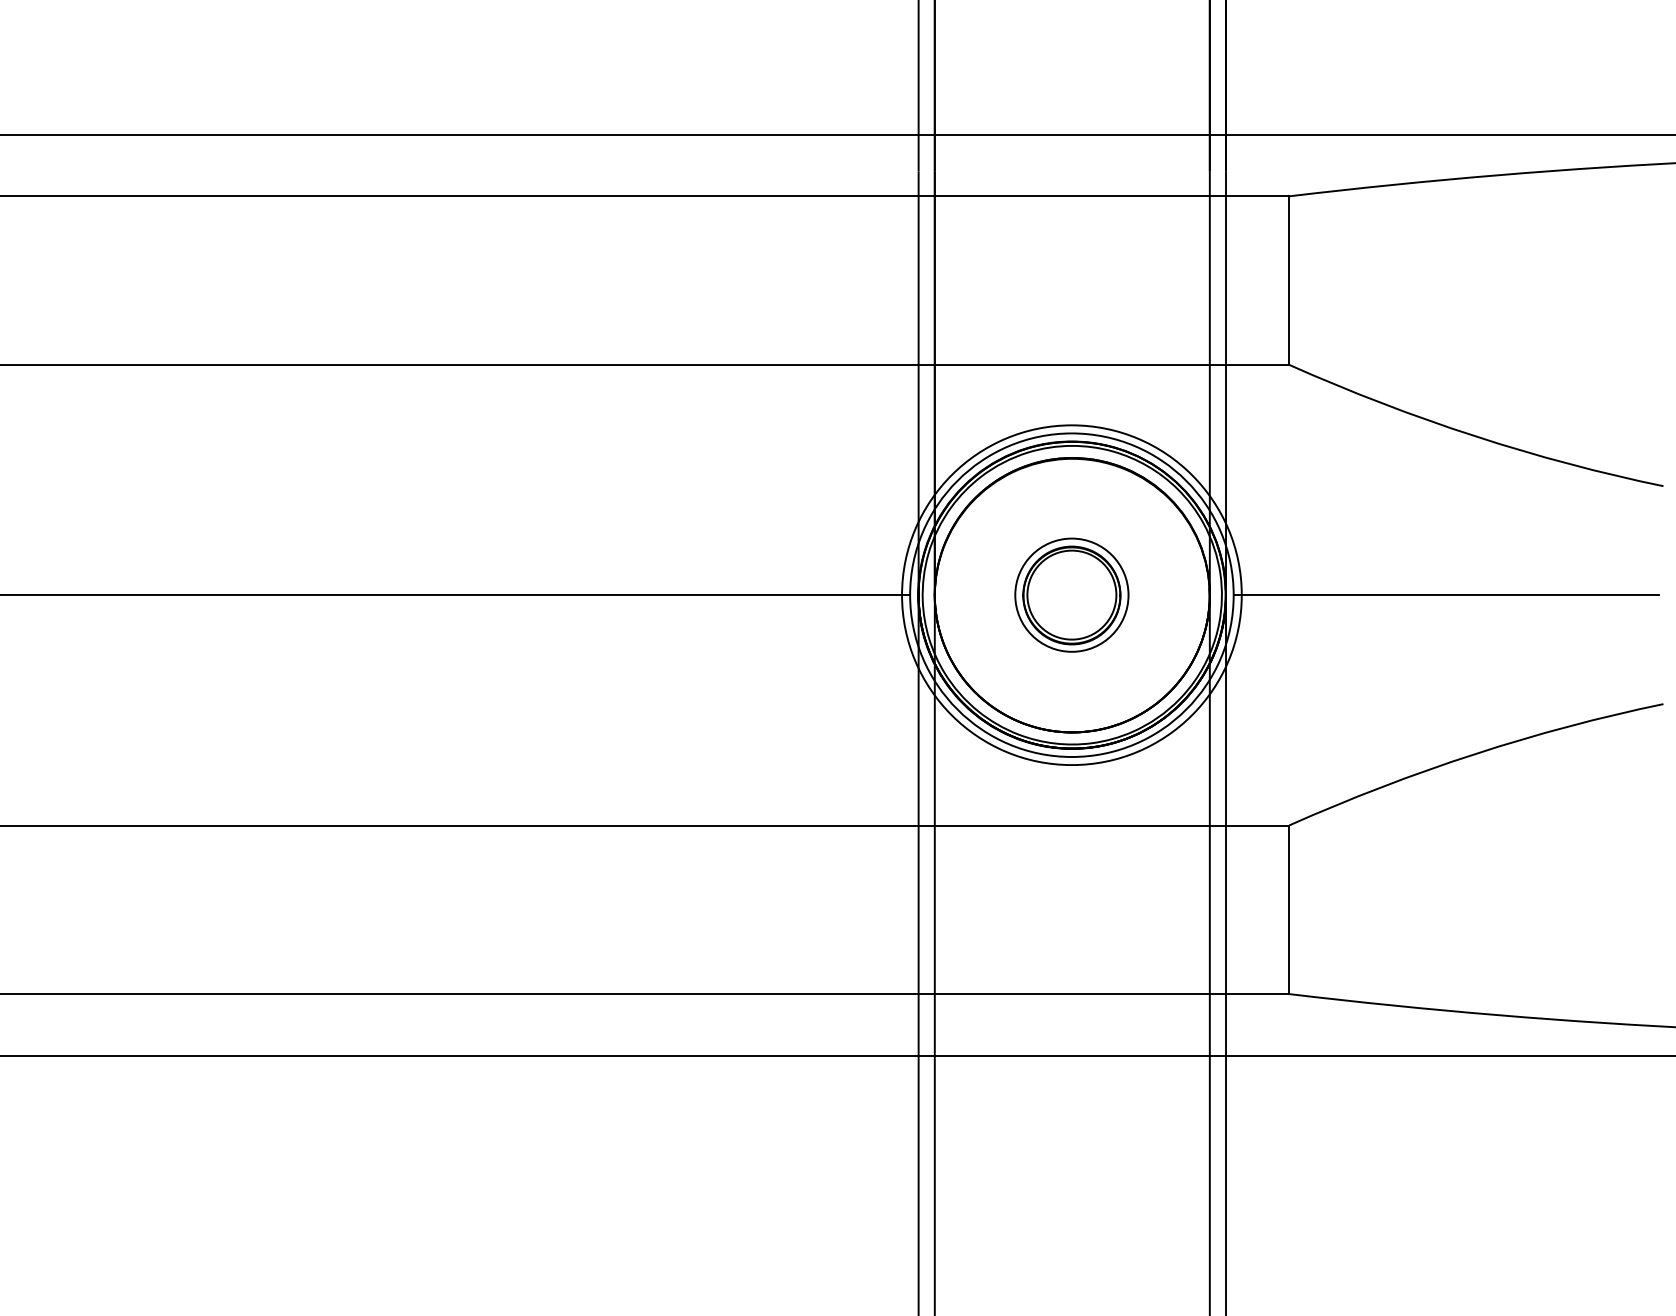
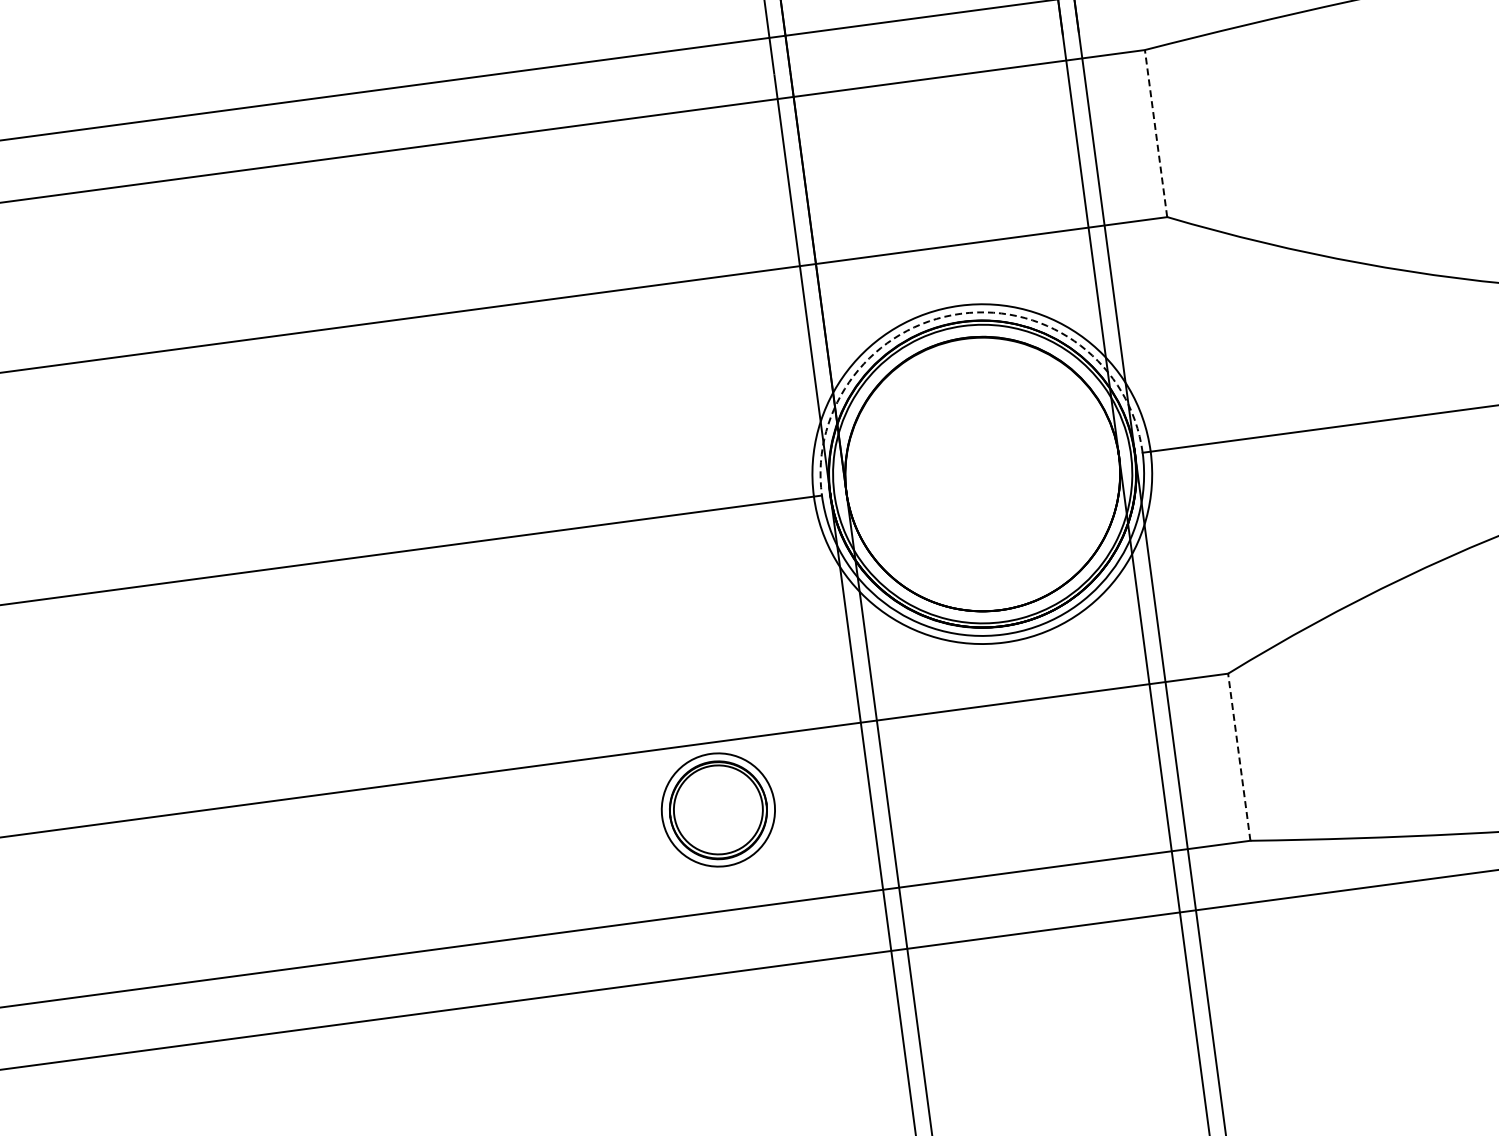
line: (1289, 280) -> (1156, 133), solid -> dashed
arc: (1071, 433) -> (960, 313), solid -> dashed
part: (1071, 594) -> (717, 809), moved
line: (1289, 909) -> (1239, 756), solid -> dashed

